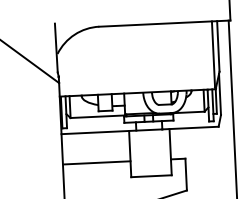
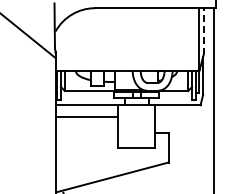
line: (218, 45) -> (203, 30), solid -> dashed
line: (97, 163) -> (87, 117), moved

